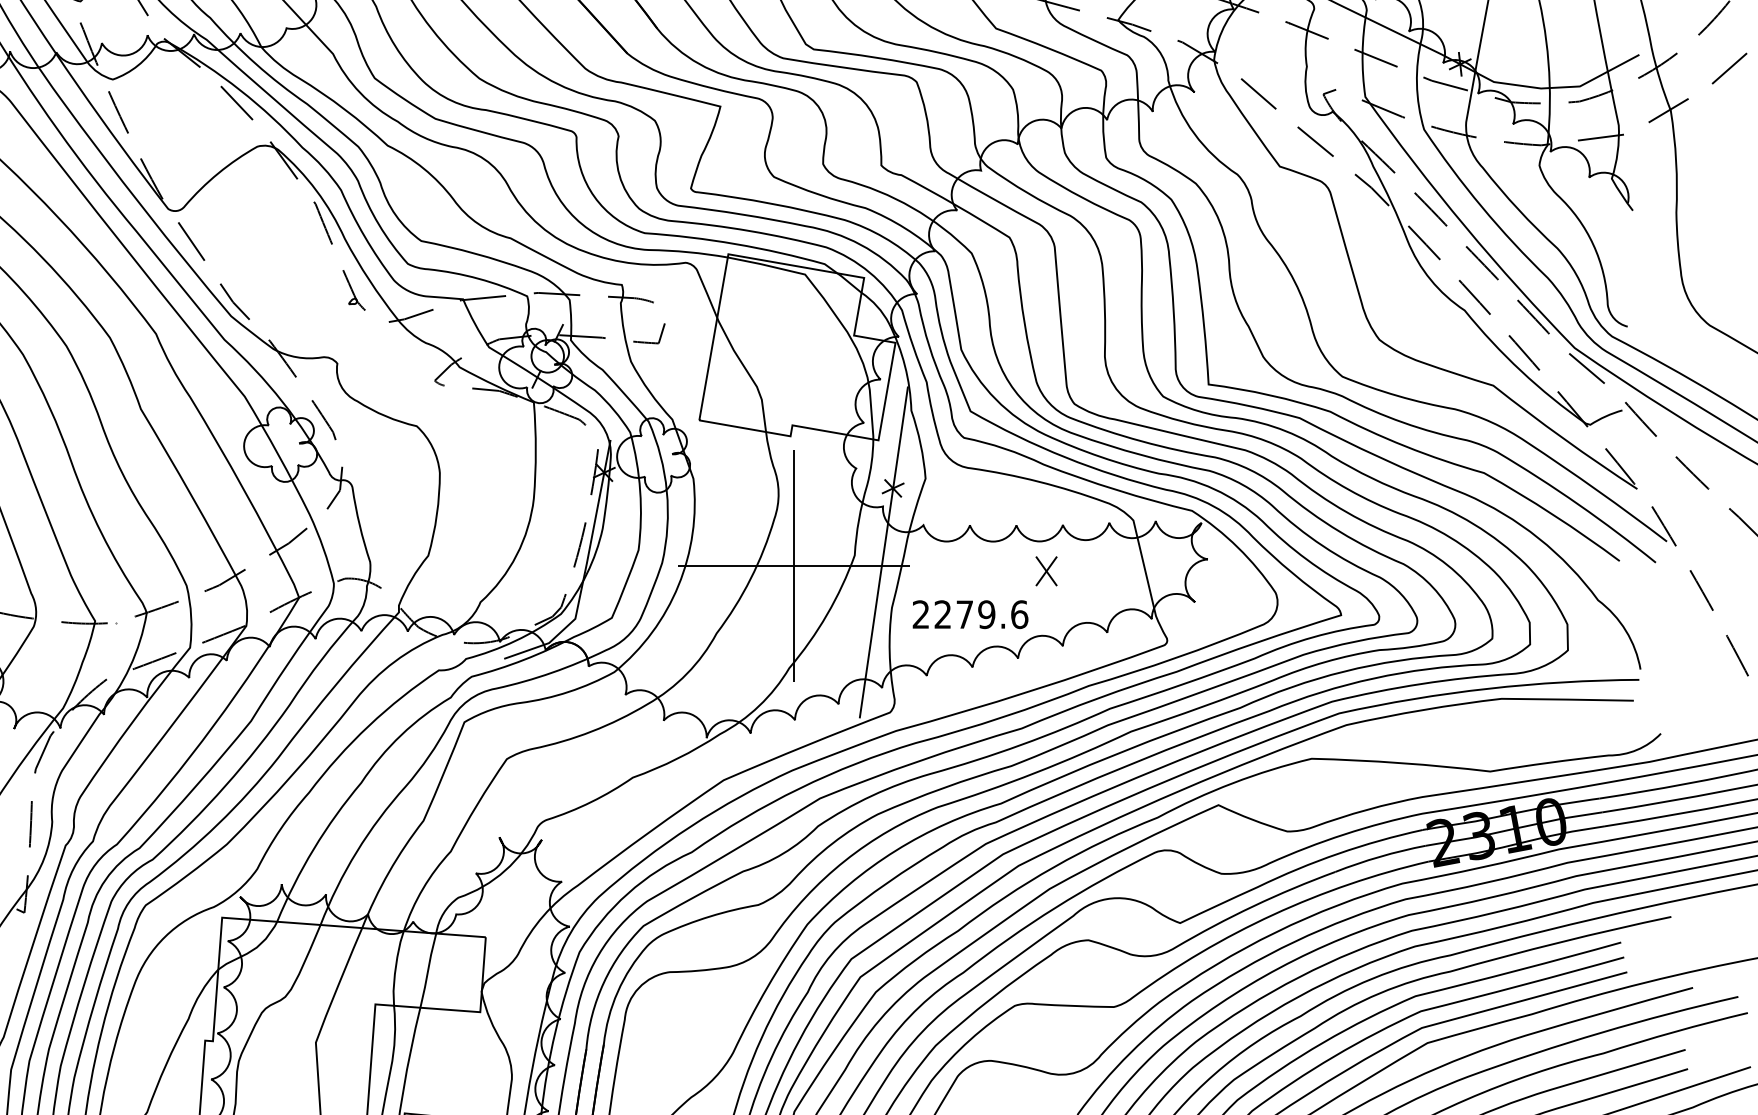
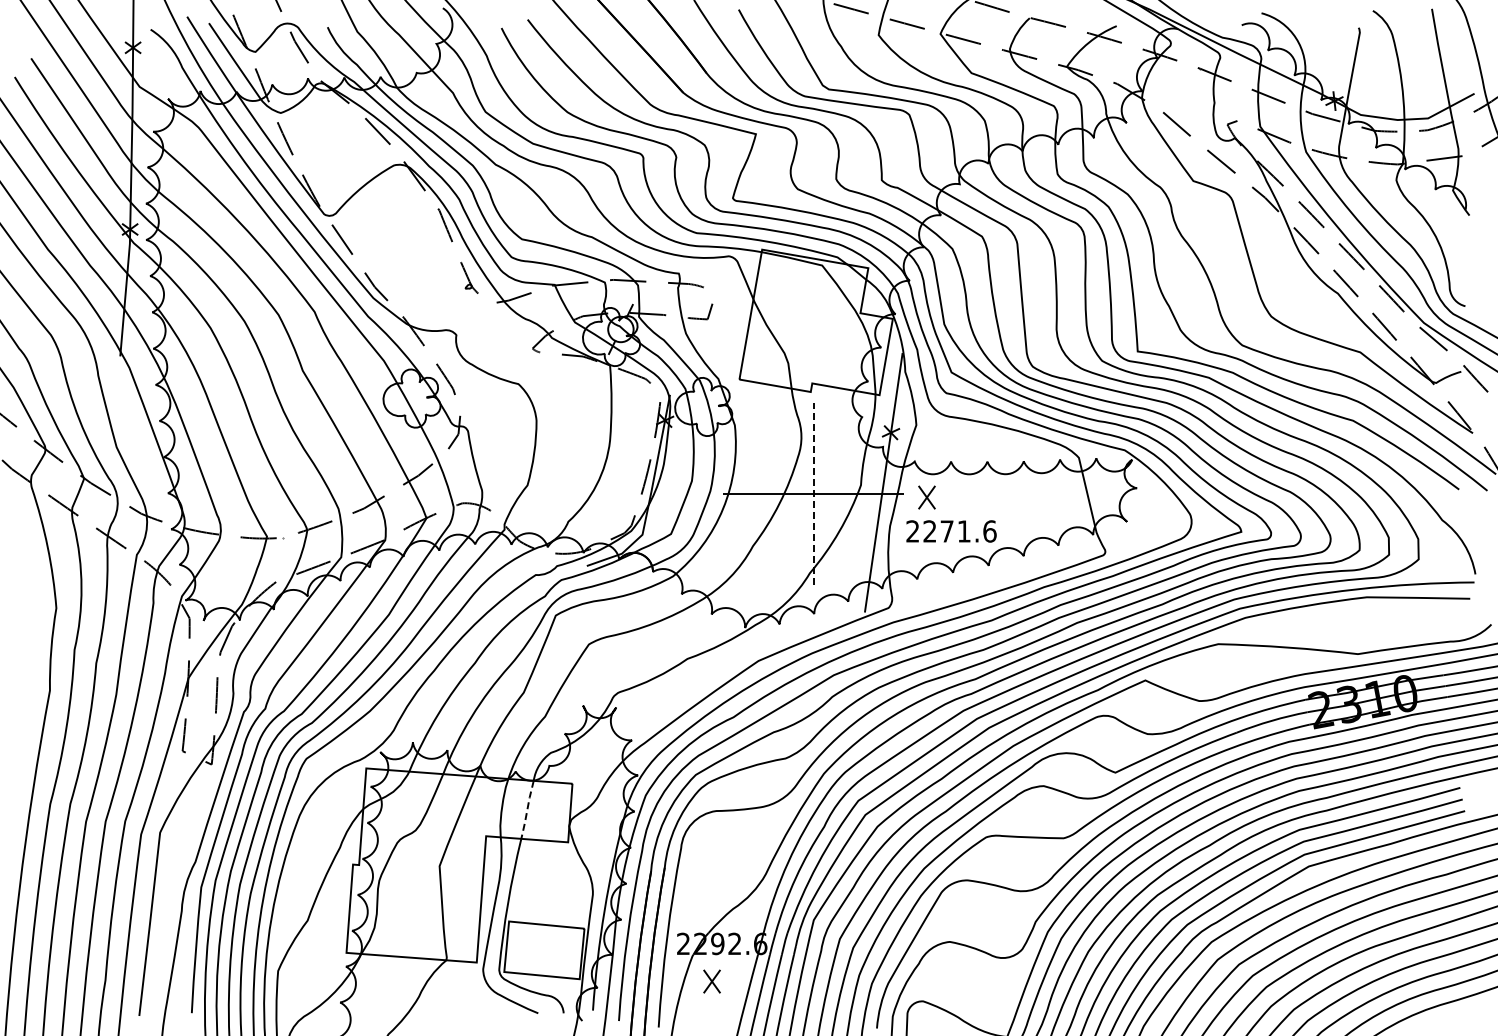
line: (794, 566) -> (813, 493), solid -> dashed
part: (1045, 571) -> (926, 497), moved
text: (985, 614) -> (963, 531), 2279.6 -> 2271.6
line: (428, 971) -> (527, 810), solid -> dashed

